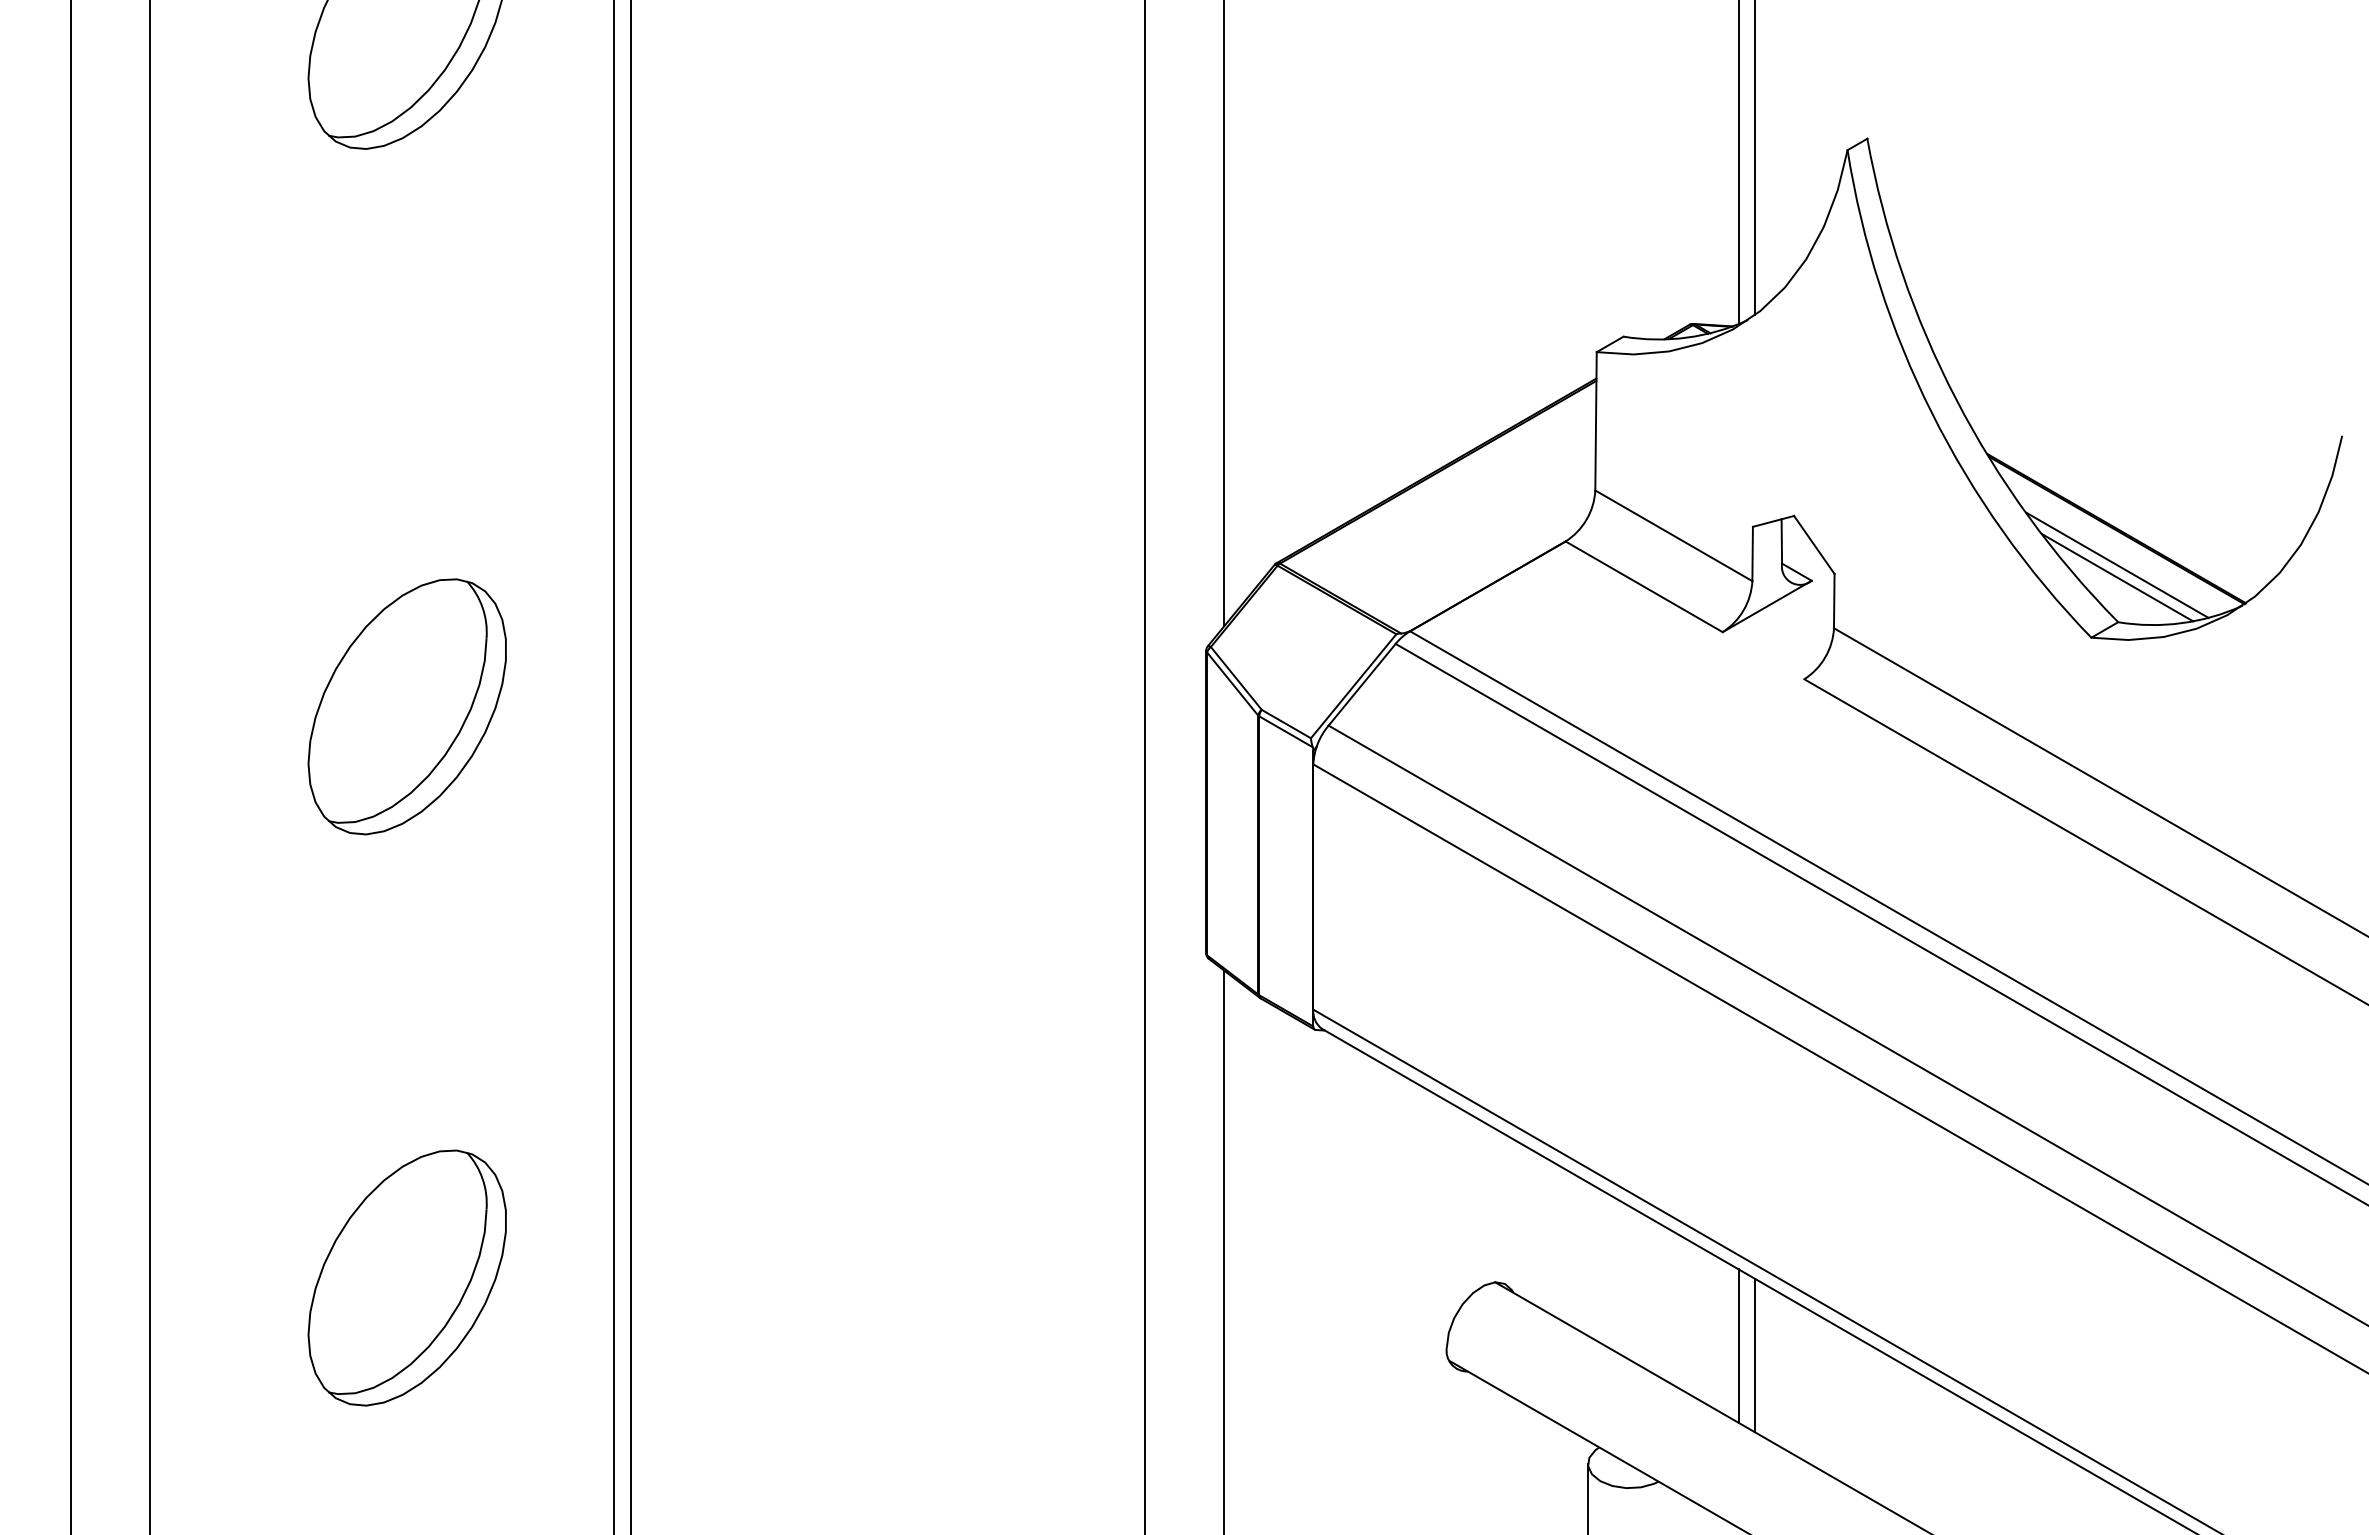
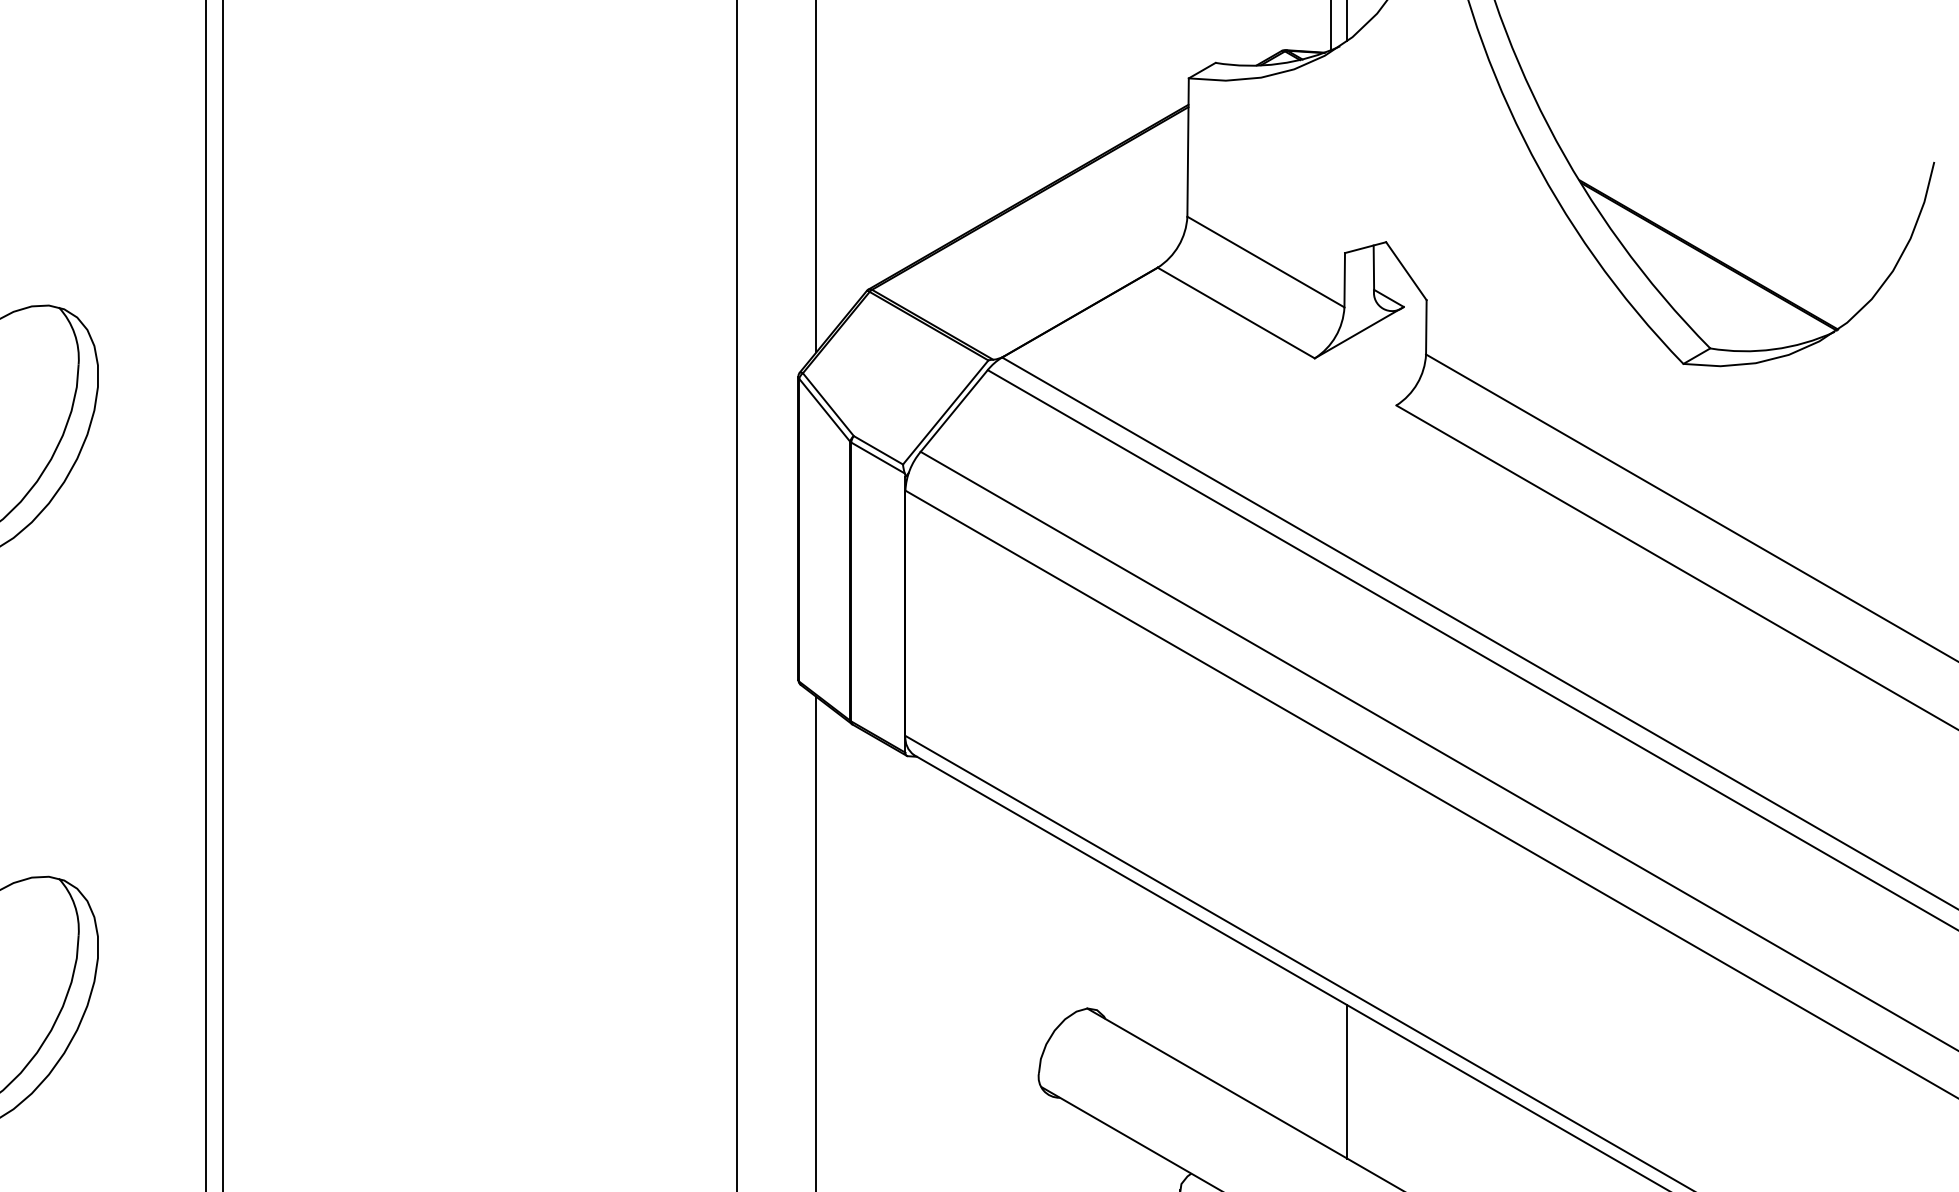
line: (2117, 565) -> (1709, 291), removed
line: (2117, 577) -> (1709, 303), removed
line: (1738, 1345) -> (1330, 1071), removed

